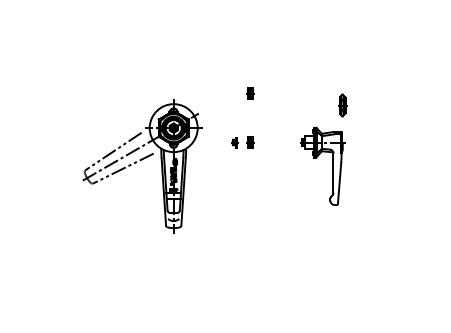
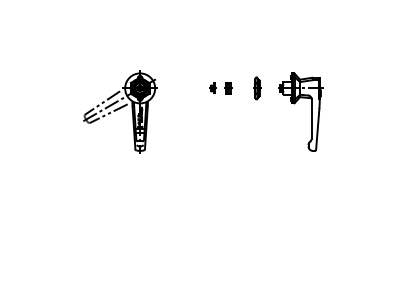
part: (250, 93) -> (228, 39), removed
part: (342, 105) -> (256, 88), moved
part: (142, 166) -> (120, 112), size x0.62

